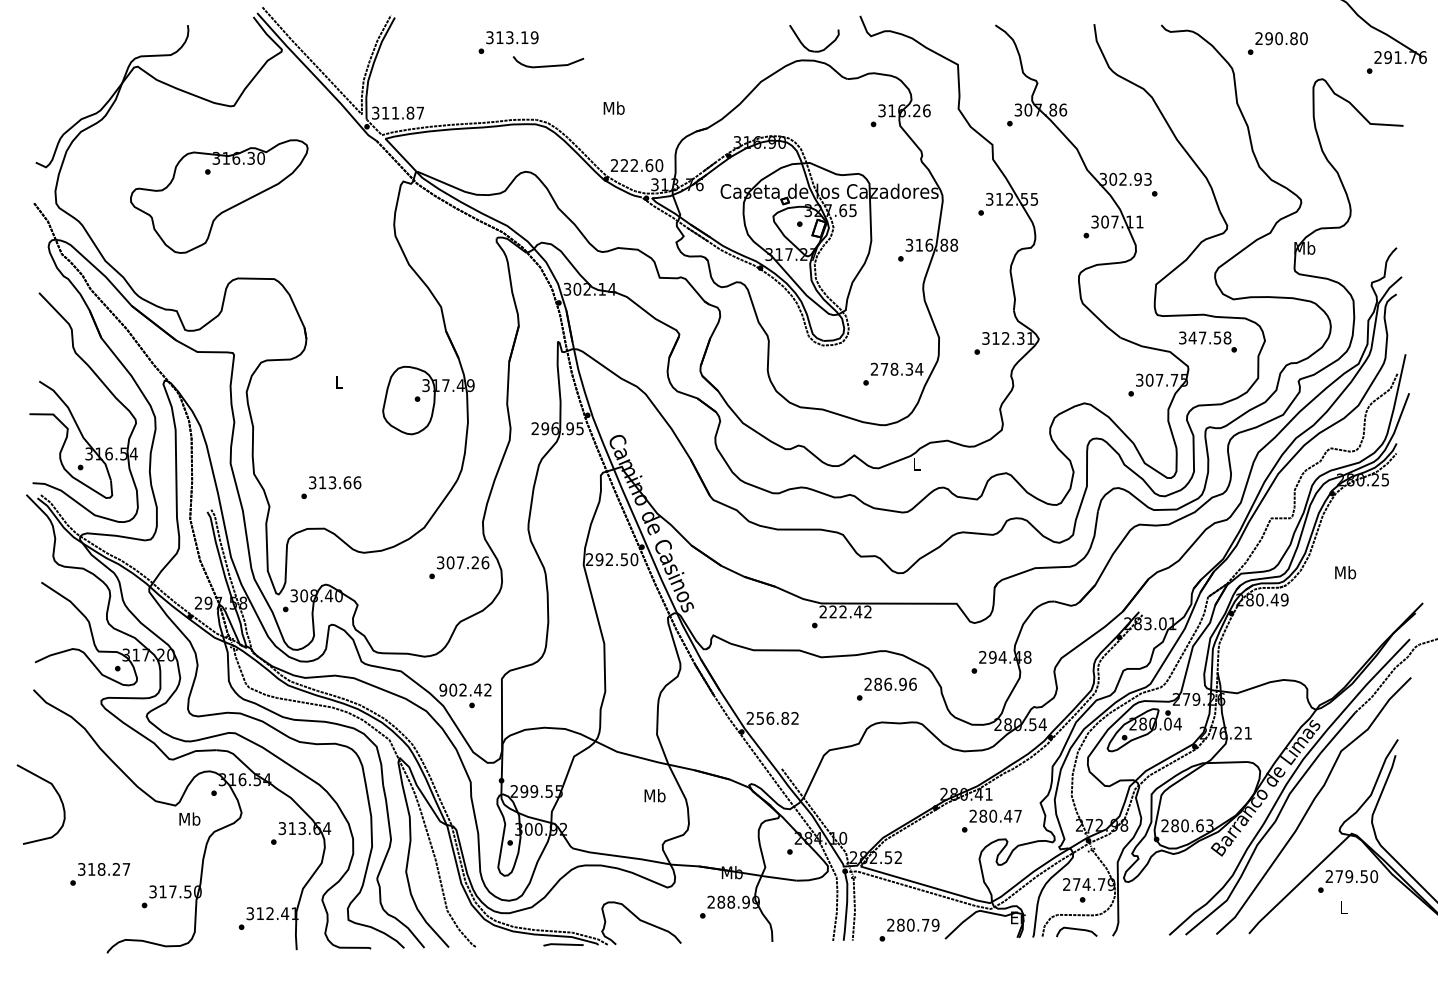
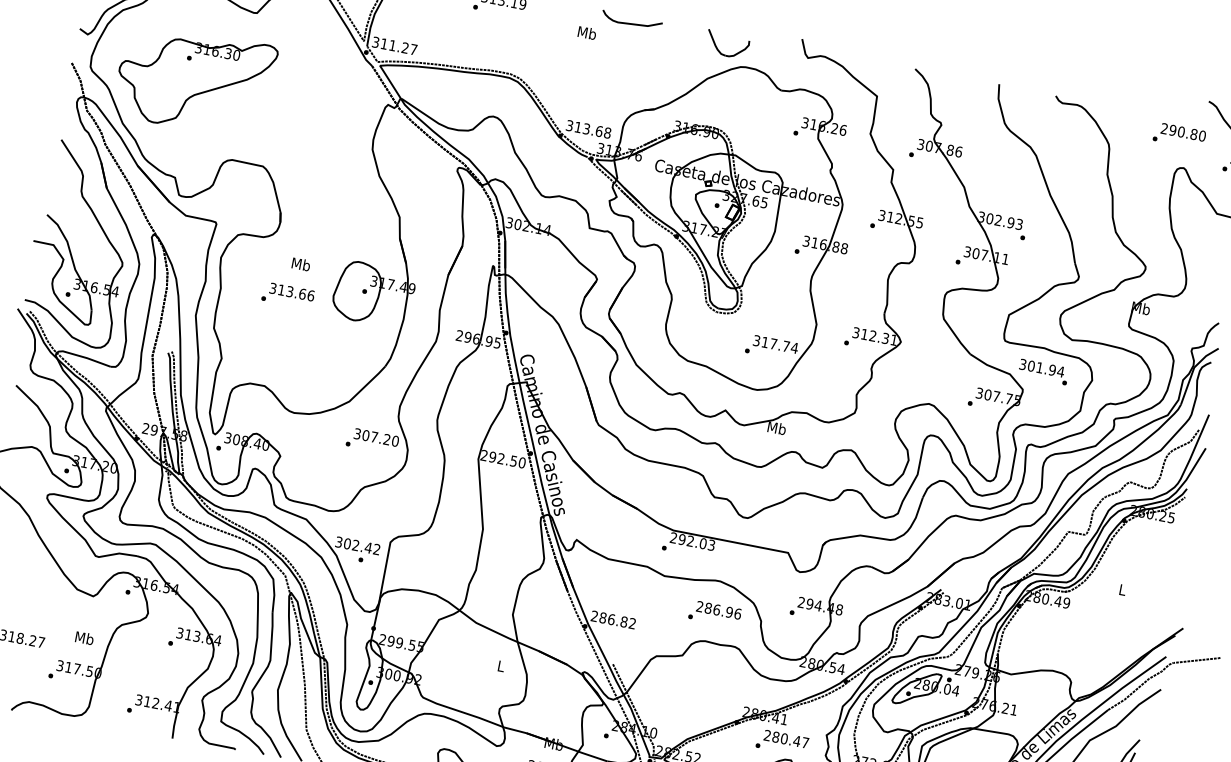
text: (1277, 43) -> (1179, 135), moved
part: (808, 48) -> (720, 52), moved
curve: (548, 65) -> (631, 23), moved
text: (613, 107) -> (586, 32), moved
text: (410, 112) -> (405, 47), 311.87 -> 311.27
text: (637, 165) -> (589, 129), 222.60 -> 313.68
part: (219, 196) -> (195, 80), moved
text: (1209, 337) -> (1045, 368), 347.58 -> 301.94
text: (891, 368) -> (771, 342), 278.34 -> 317.74
text: (338, 381) -> (300, 263), L -> Mb
text: (916, 463) -> (776, 427), L -> Mb
text: (331, 487) -> (288, 295), moved
text: (485, 562) -> (395, 441), 307.26 -> 307.20
text: (1345, 572) -> (1122, 589), Mb -> L
text: (850, 611) -> (696, 542), 222.42 -> 292.03
text: (443, 689) -> (339, 541), 902.42 -> 302.42
text: (760, 717) -> (603, 617), 256.82 -> 286.82
text: (654, 795) -> (500, 665), Mb -> L
text: (189, 818) -> (84, 637), moved

